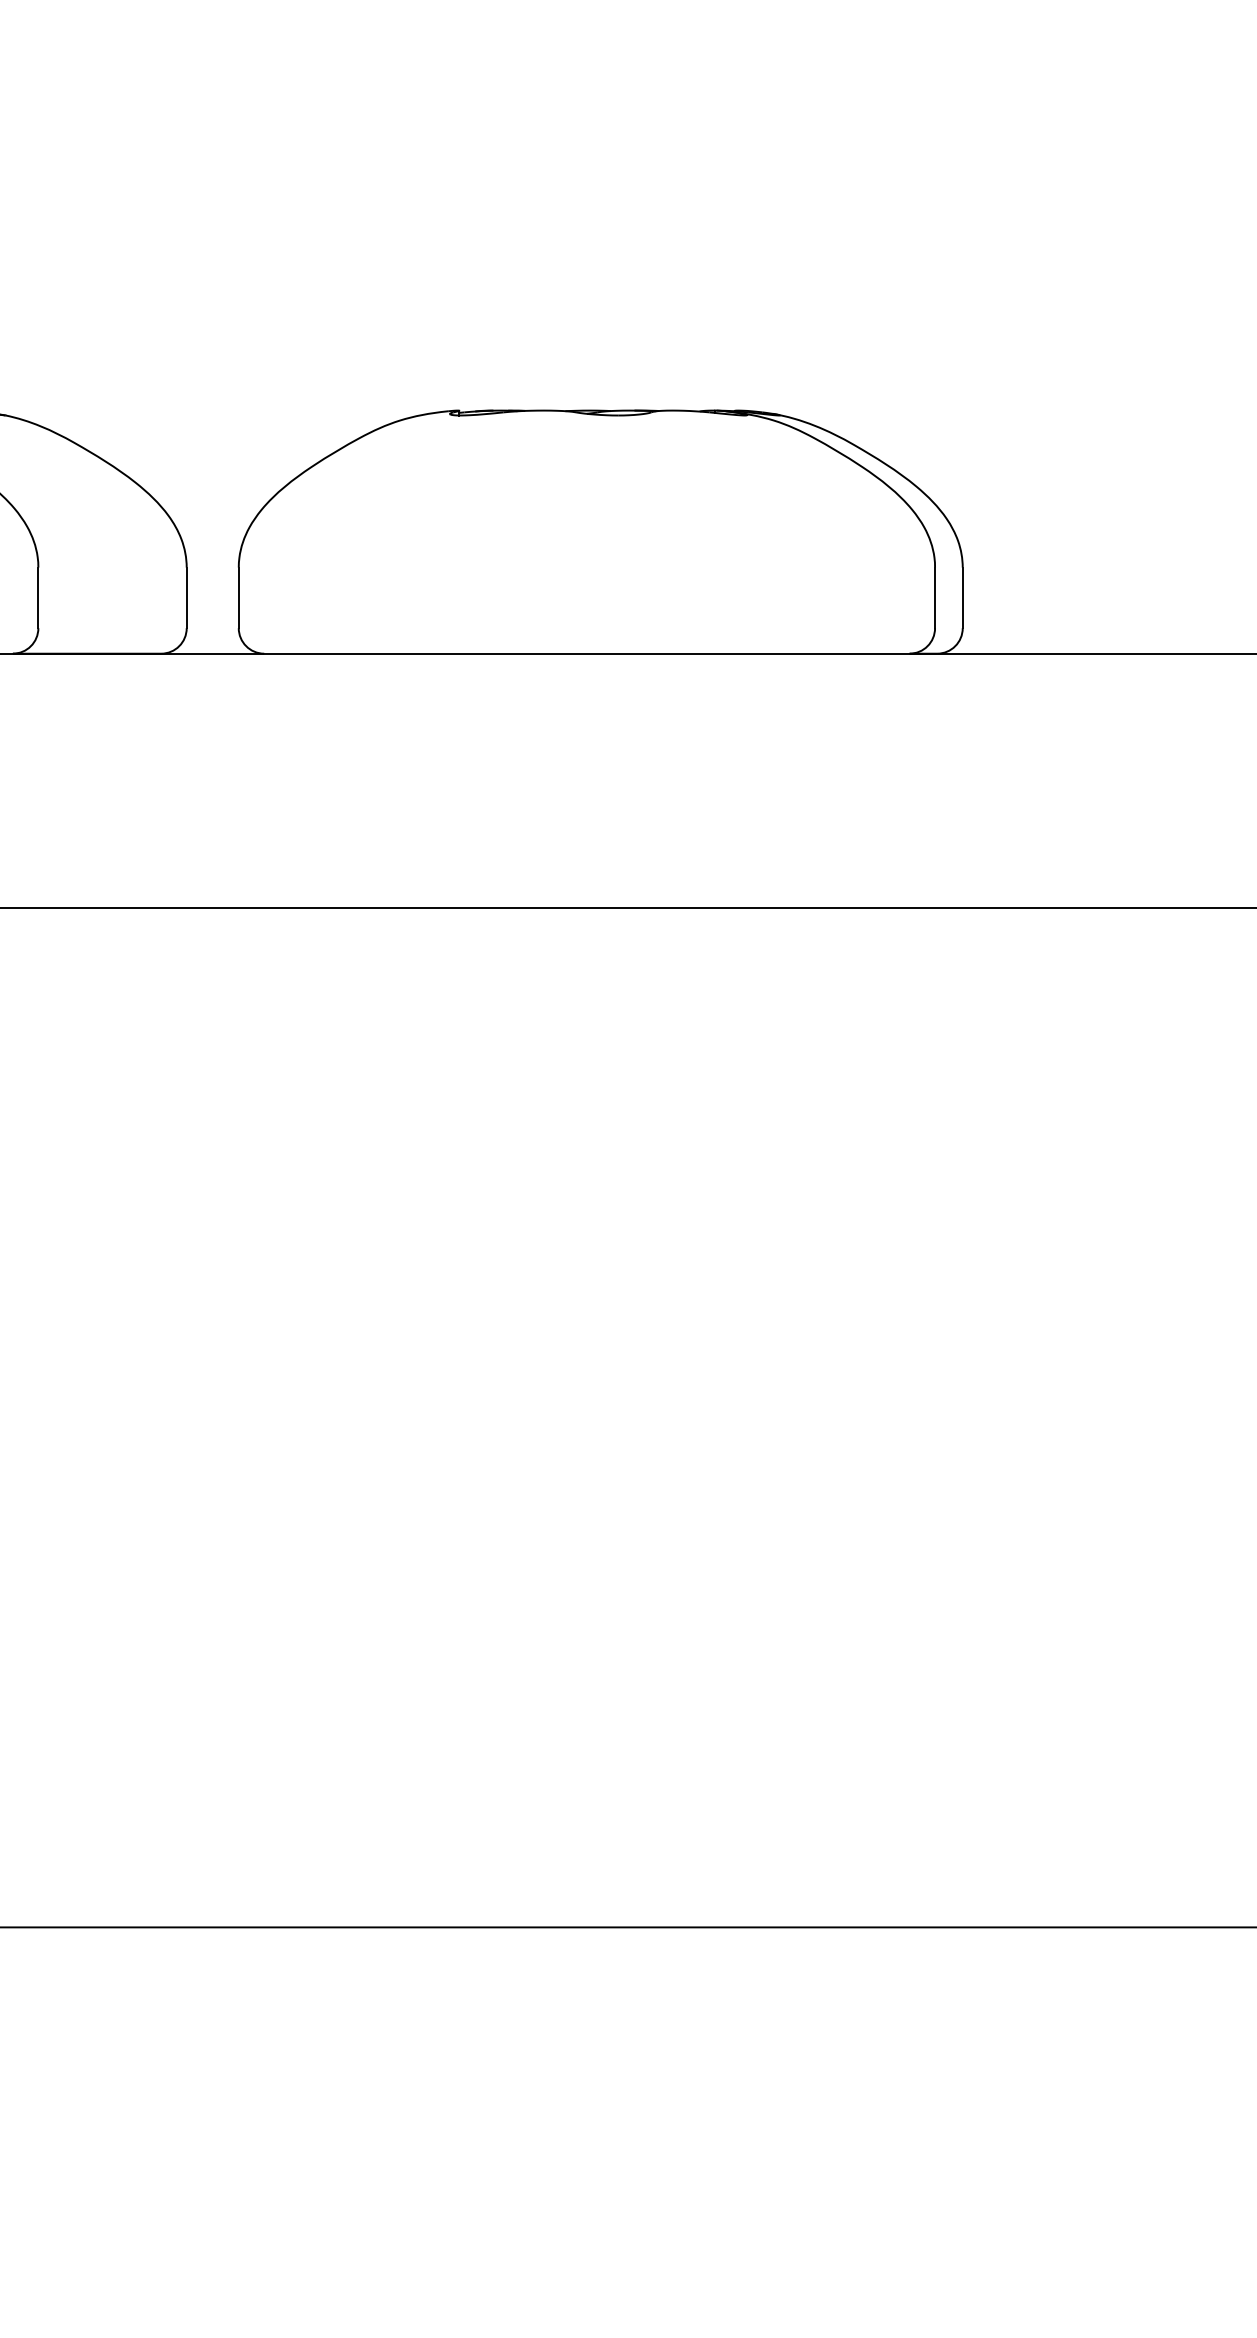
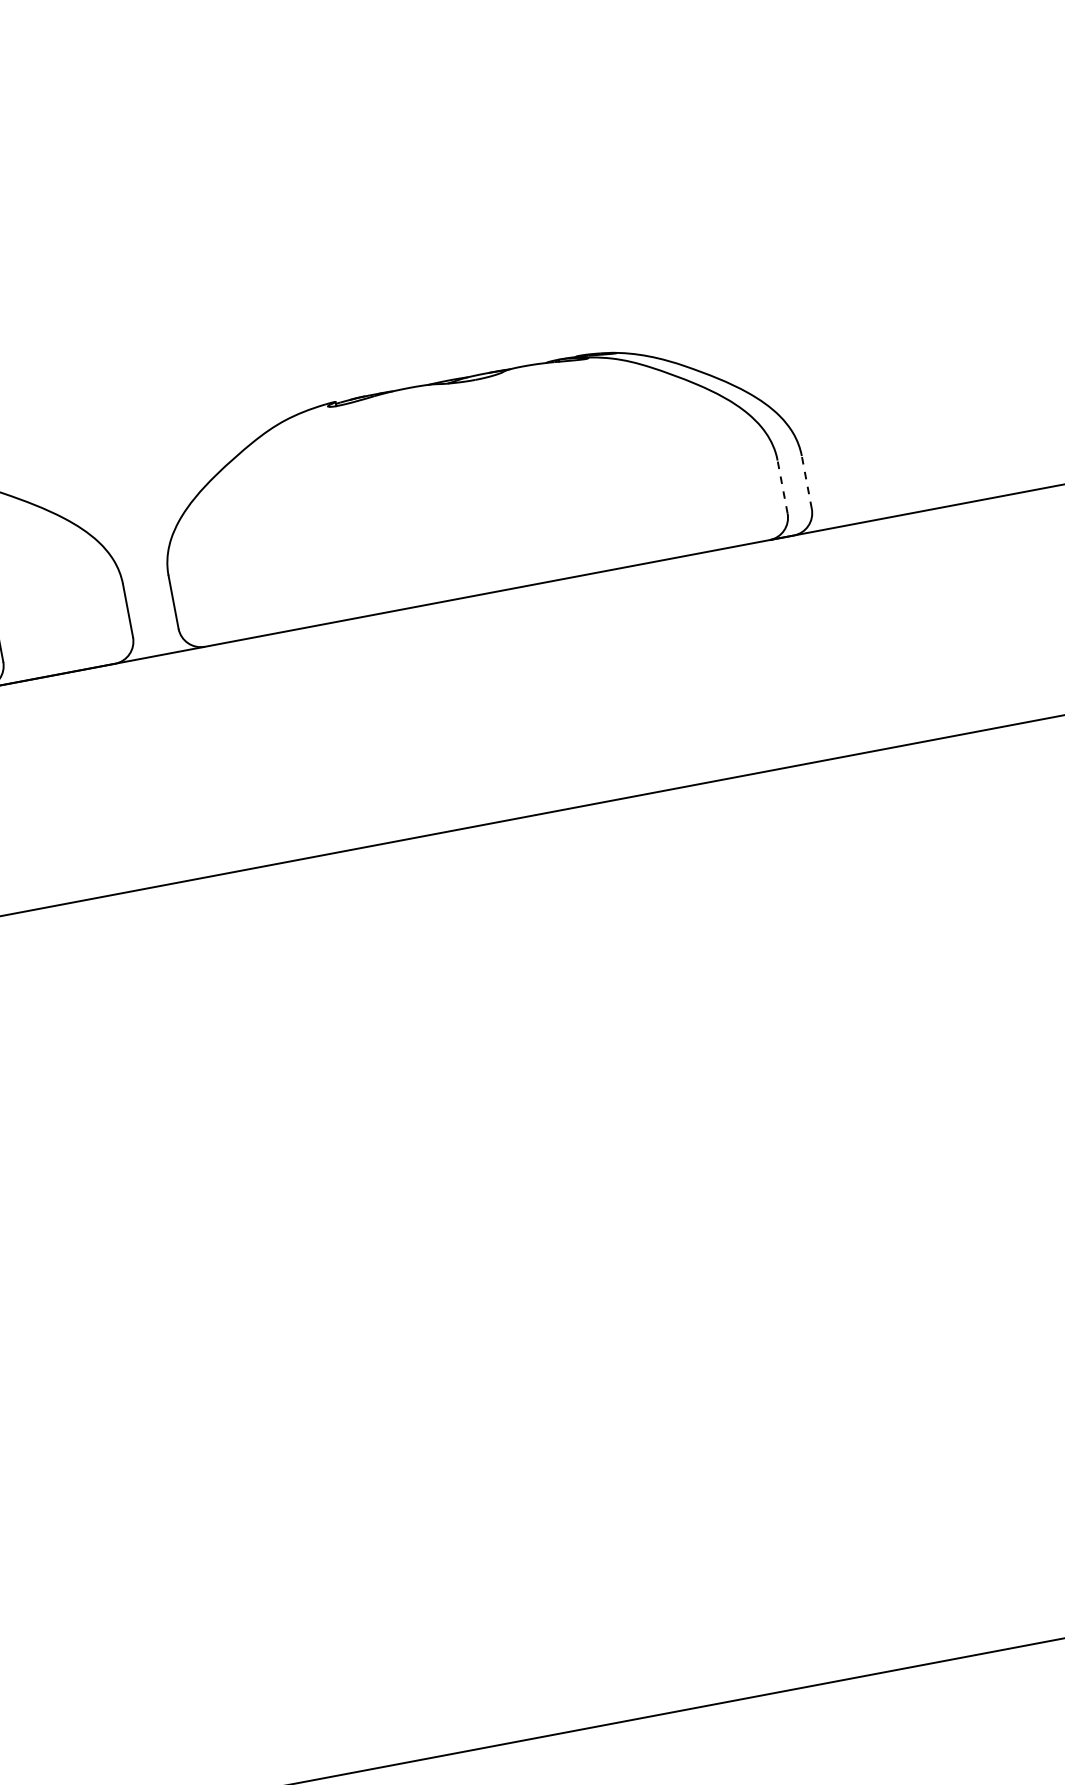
line: (935, 597) -> (782, 486), solid -> dashed
line: (962, 597) -> (806, 482), solid -> dashed

